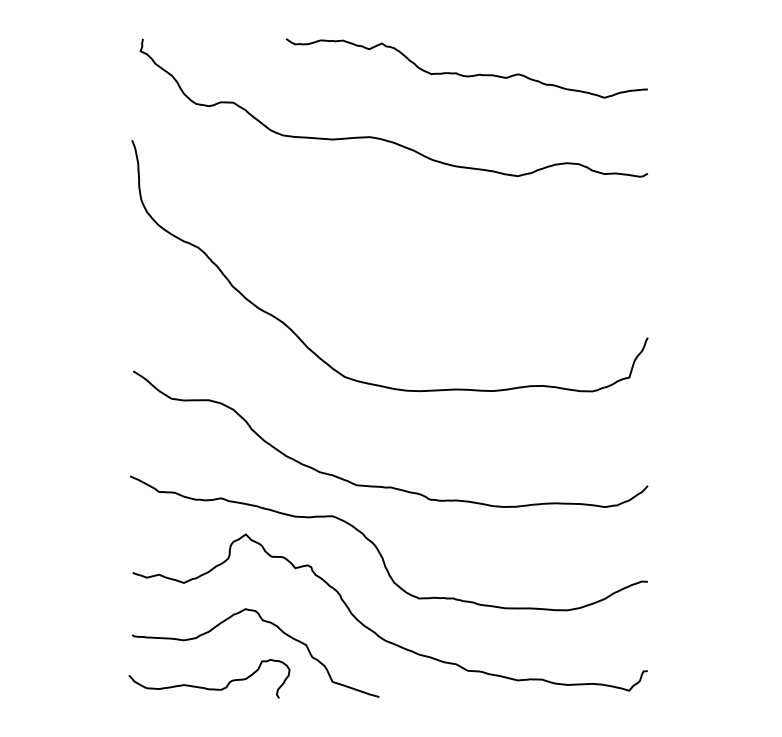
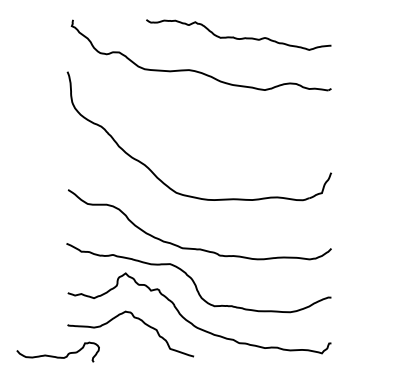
curve: (208, 687) -> (57, 356), moved

